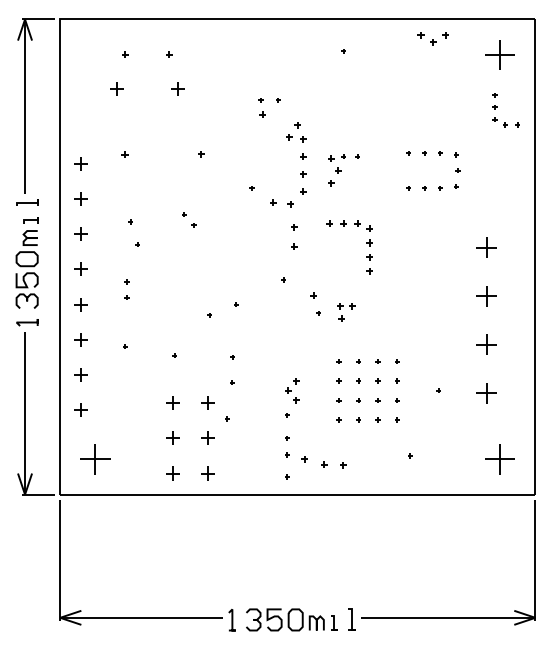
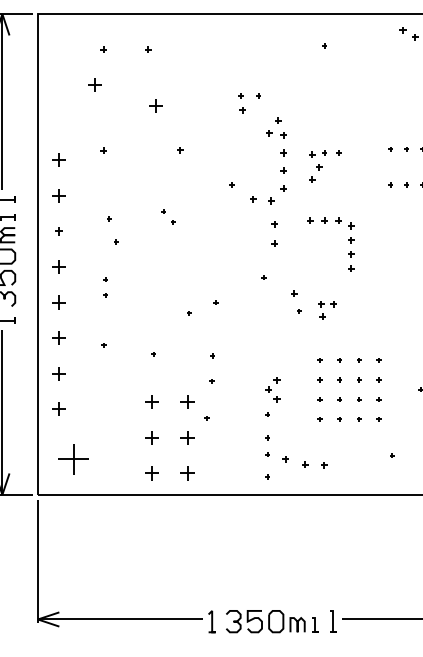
part: (177, 88) -> (155, 105), moved
part: (80, 233) -> (58, 230), size x0.6

